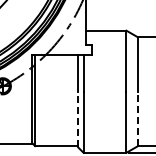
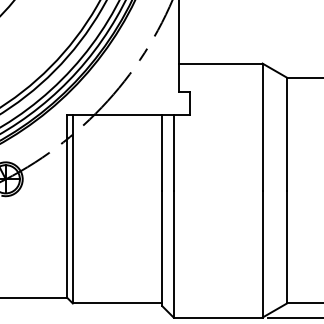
line: (138, 118) -> (287, 246), dashed -> solid
line: (78, 119) -> (163, 248), dashed -> solid

